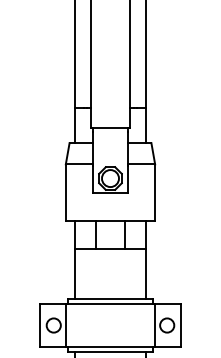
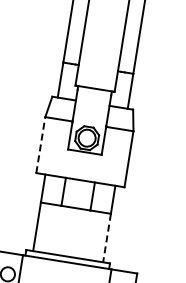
line: (65, 192) -> (40, 144), solid -> dashed
line: (145, 274) -> (106, 238), solid -> dashed

